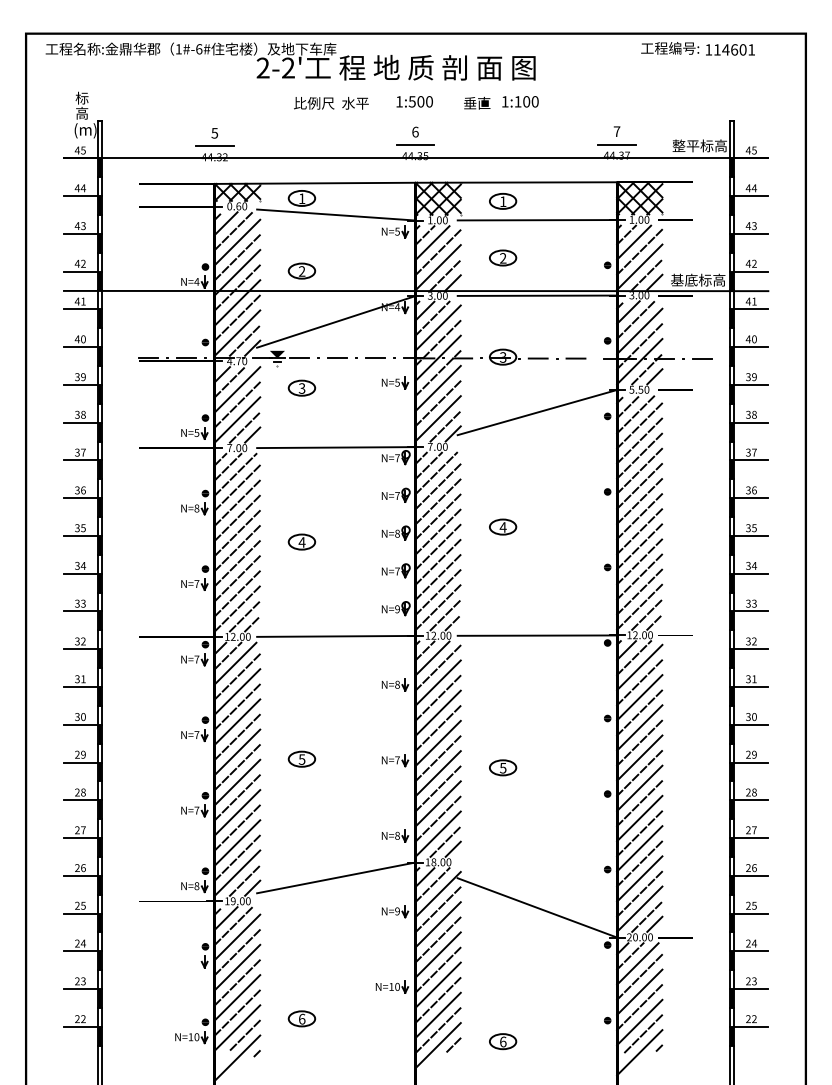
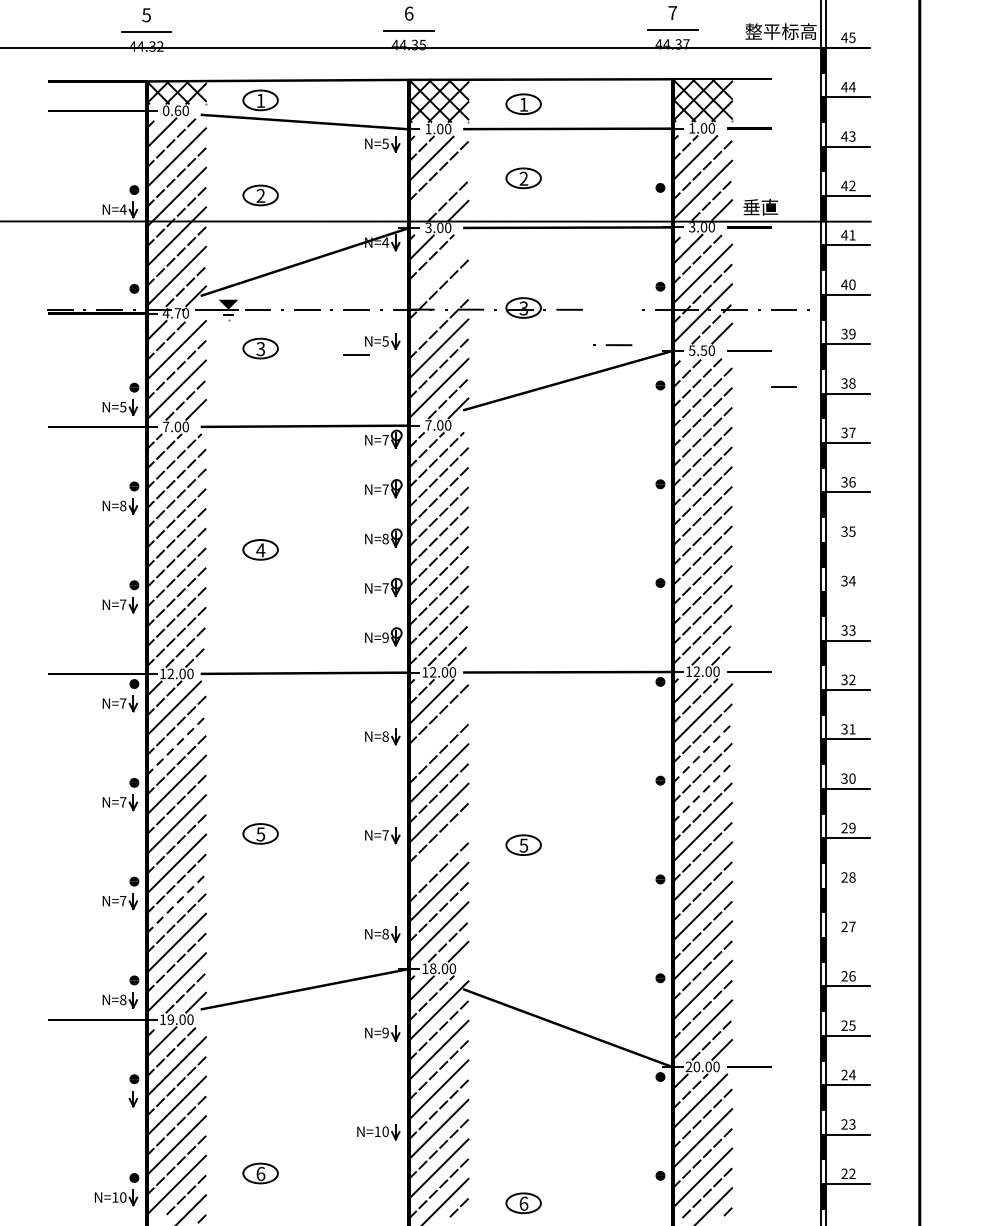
line: (437, 267) -> (437, 190), removed
text: (698, 279) -> (779, 206), 基底标高 -> 垂直
line: (437, 327) -> (437, 269), removed
line: (437, 358) -> (437, 309), removed
line: (571, 358) -> (613, 345), moved
line: (375, 392) -> (356, 354), added
line: (702, 417) -> (784, 386), added
part: (503, 526) -> (524, 529), removed
line: (749, 535) -> (845, 541), removed
line: (749, 573) -> (845, 590), removed
line: (437, 682) -> (437, 733), removed
line: (237, 691) -> (176, 745), solid -> dashed
line: (640, 697) -> (703, 753), solid -> dashed
line: (640, 727) -> (703, 792), solid -> dashed
line: (437, 773) -> (437, 852), removed
line: (749, 800) -> (845, 887), removed
line: (237, 812) -> (176, 903), solid -> dashed
line: (749, 838) -> (845, 937), removed

